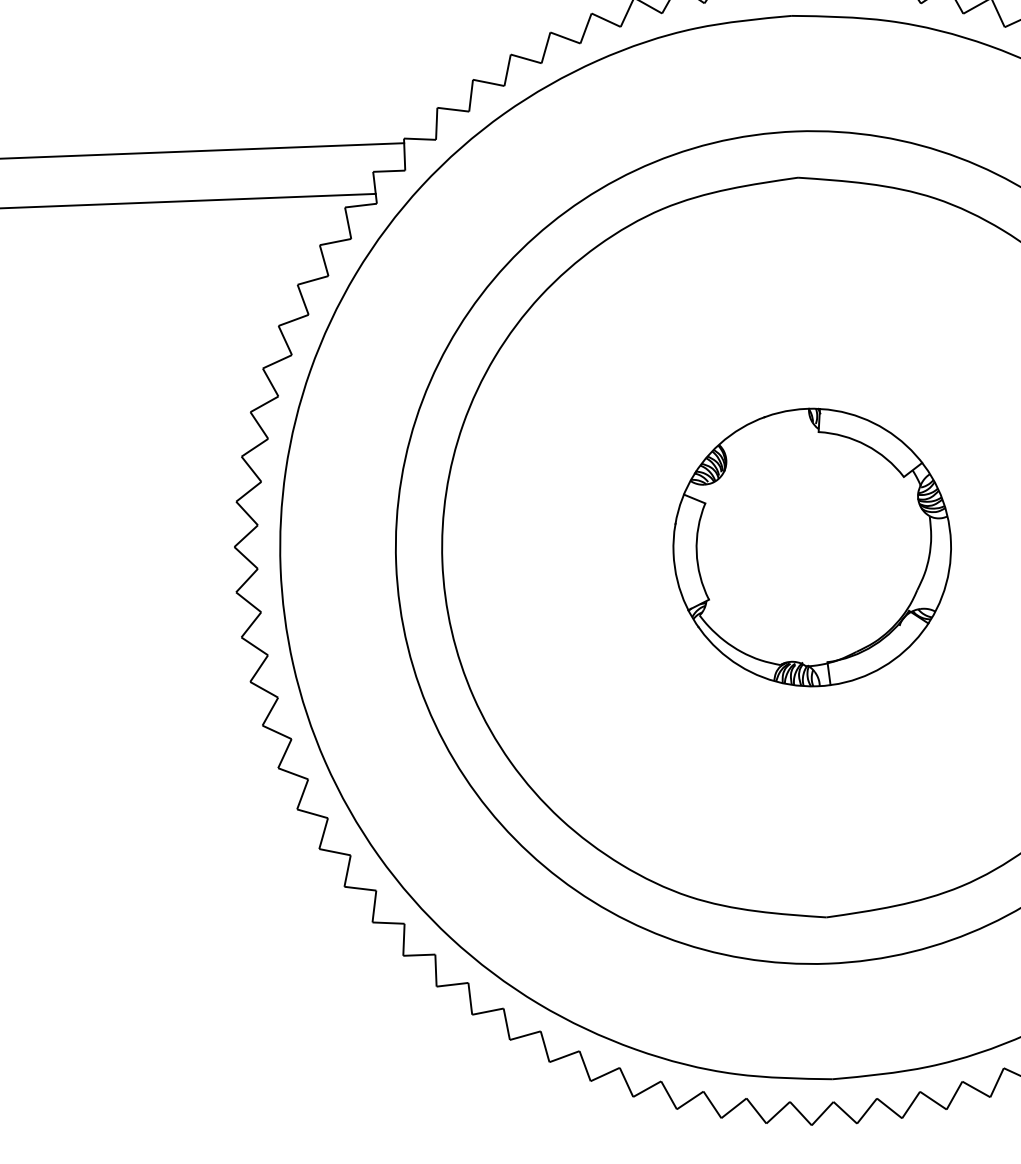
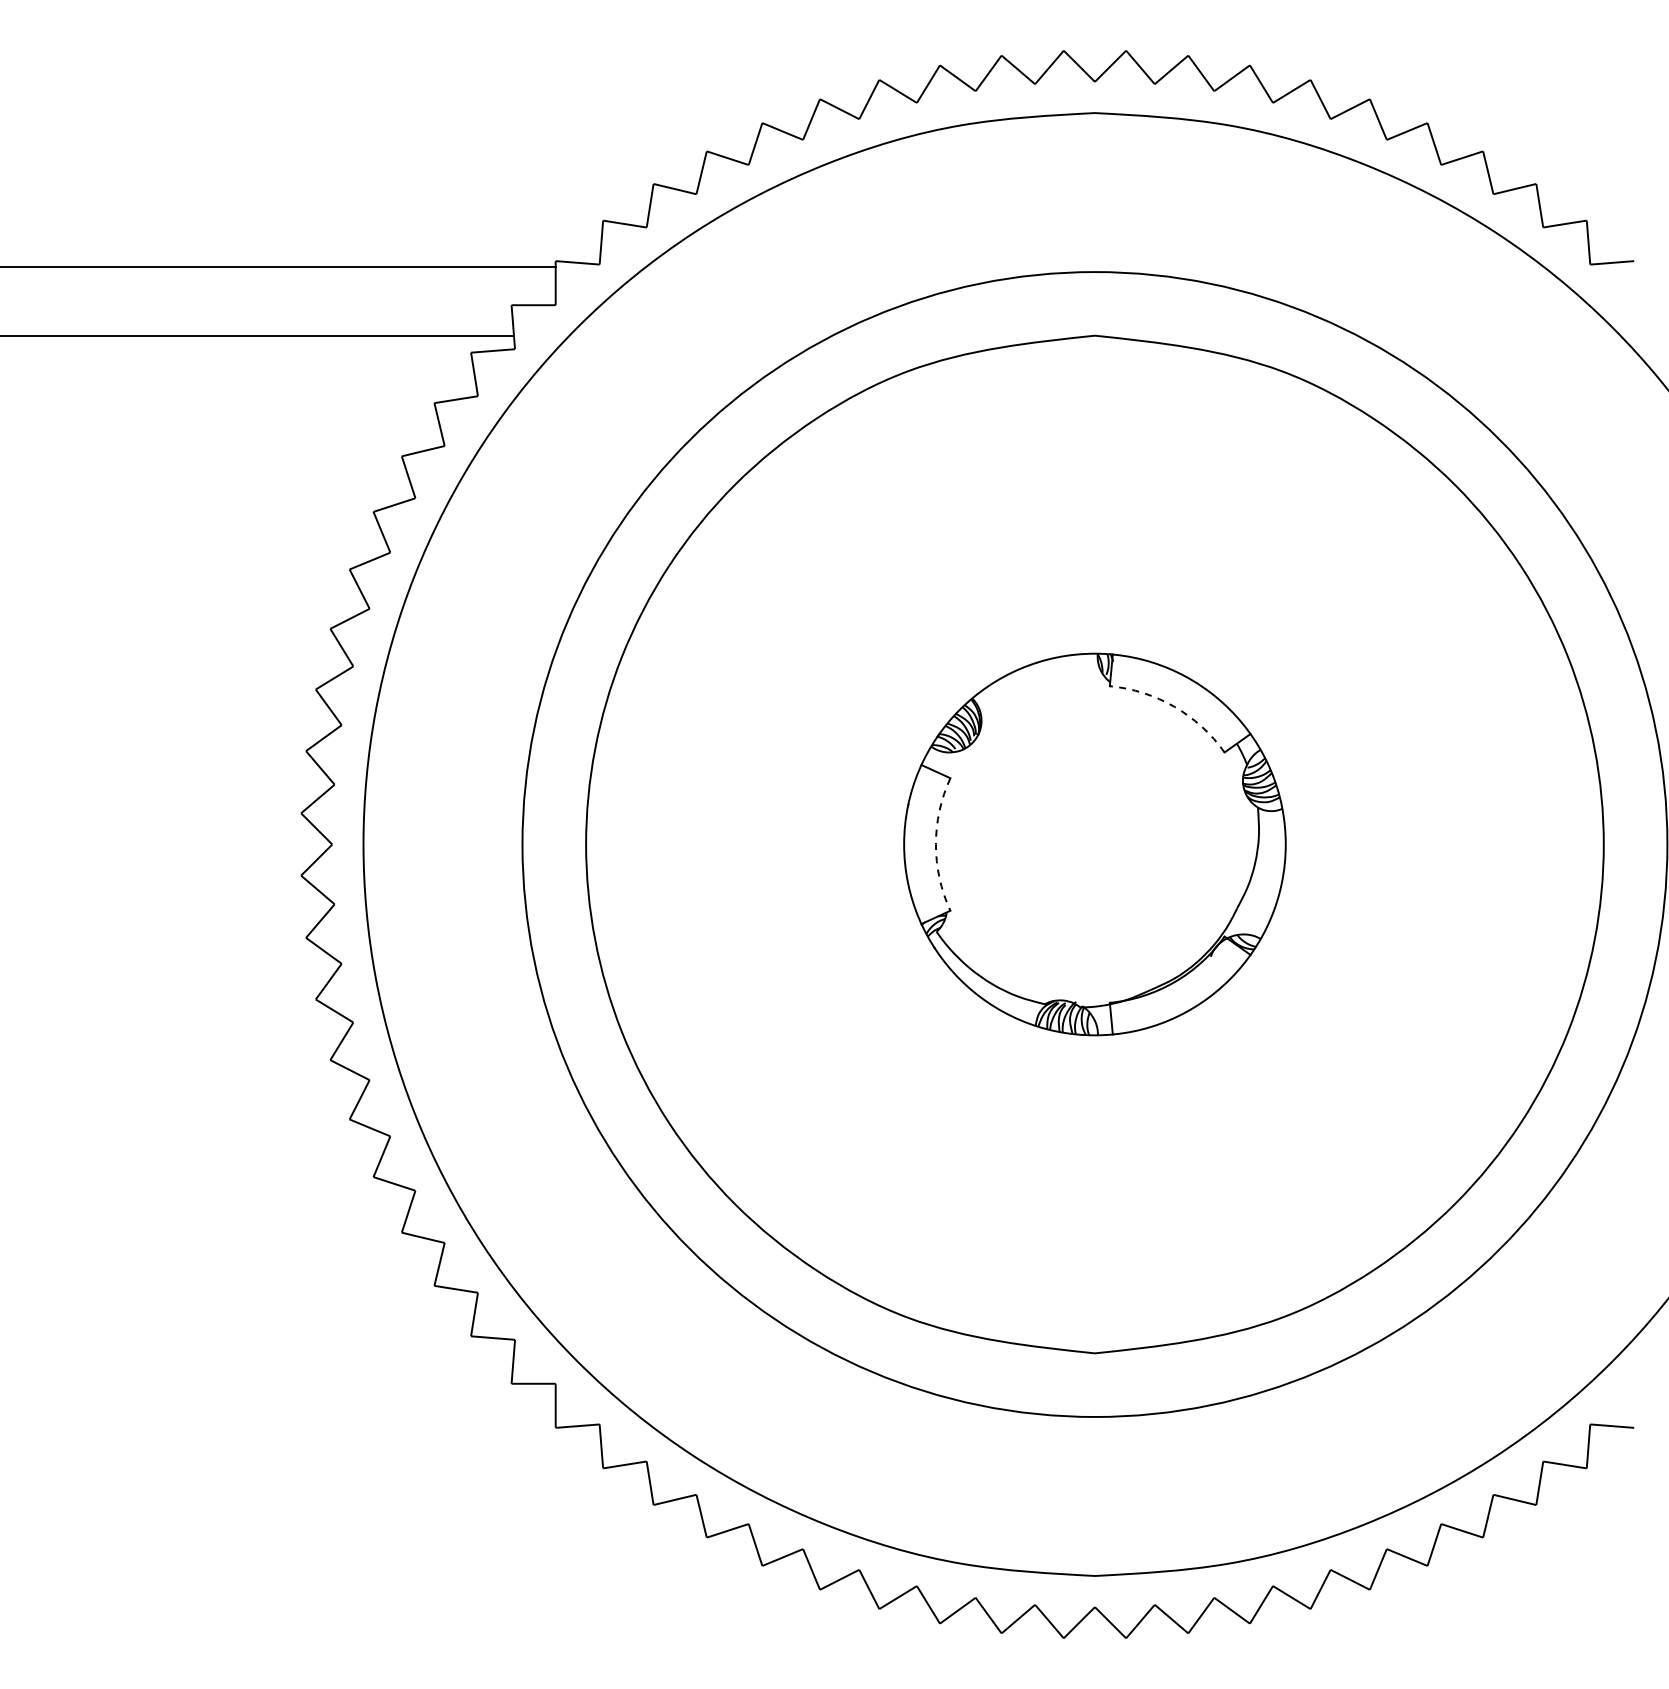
arc: (866, 445) -> (1174, 706), solid -> dashed
arc: (696, 552) -> (935, 844), solid -> dashed

